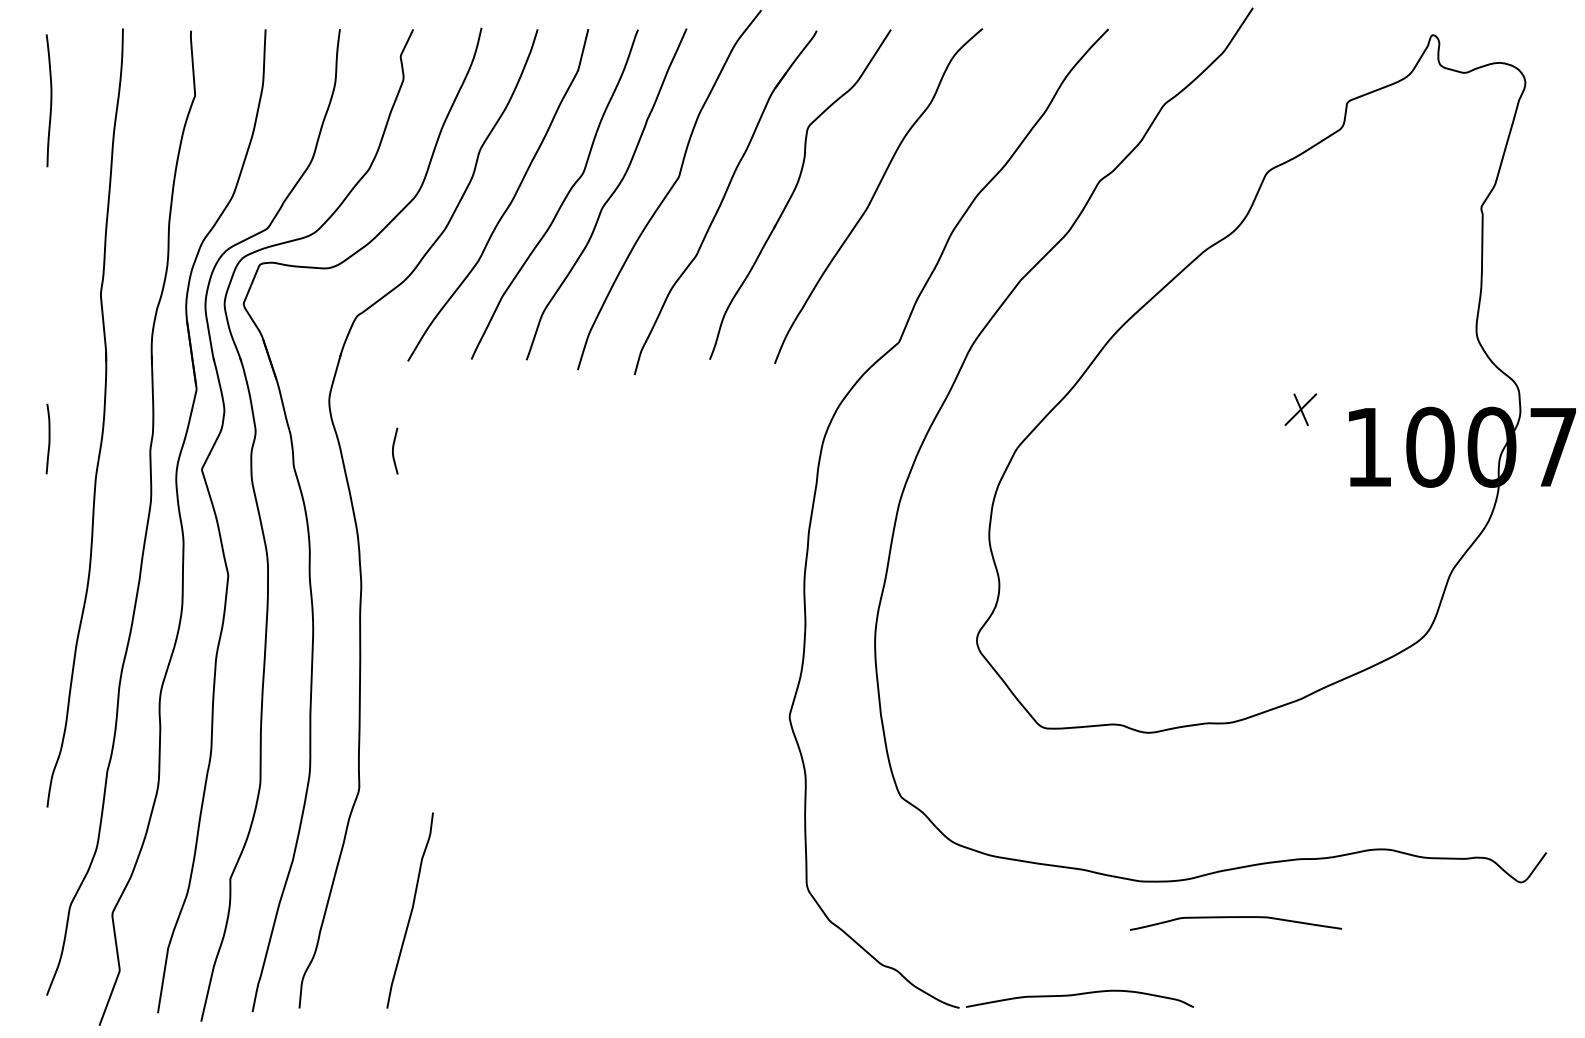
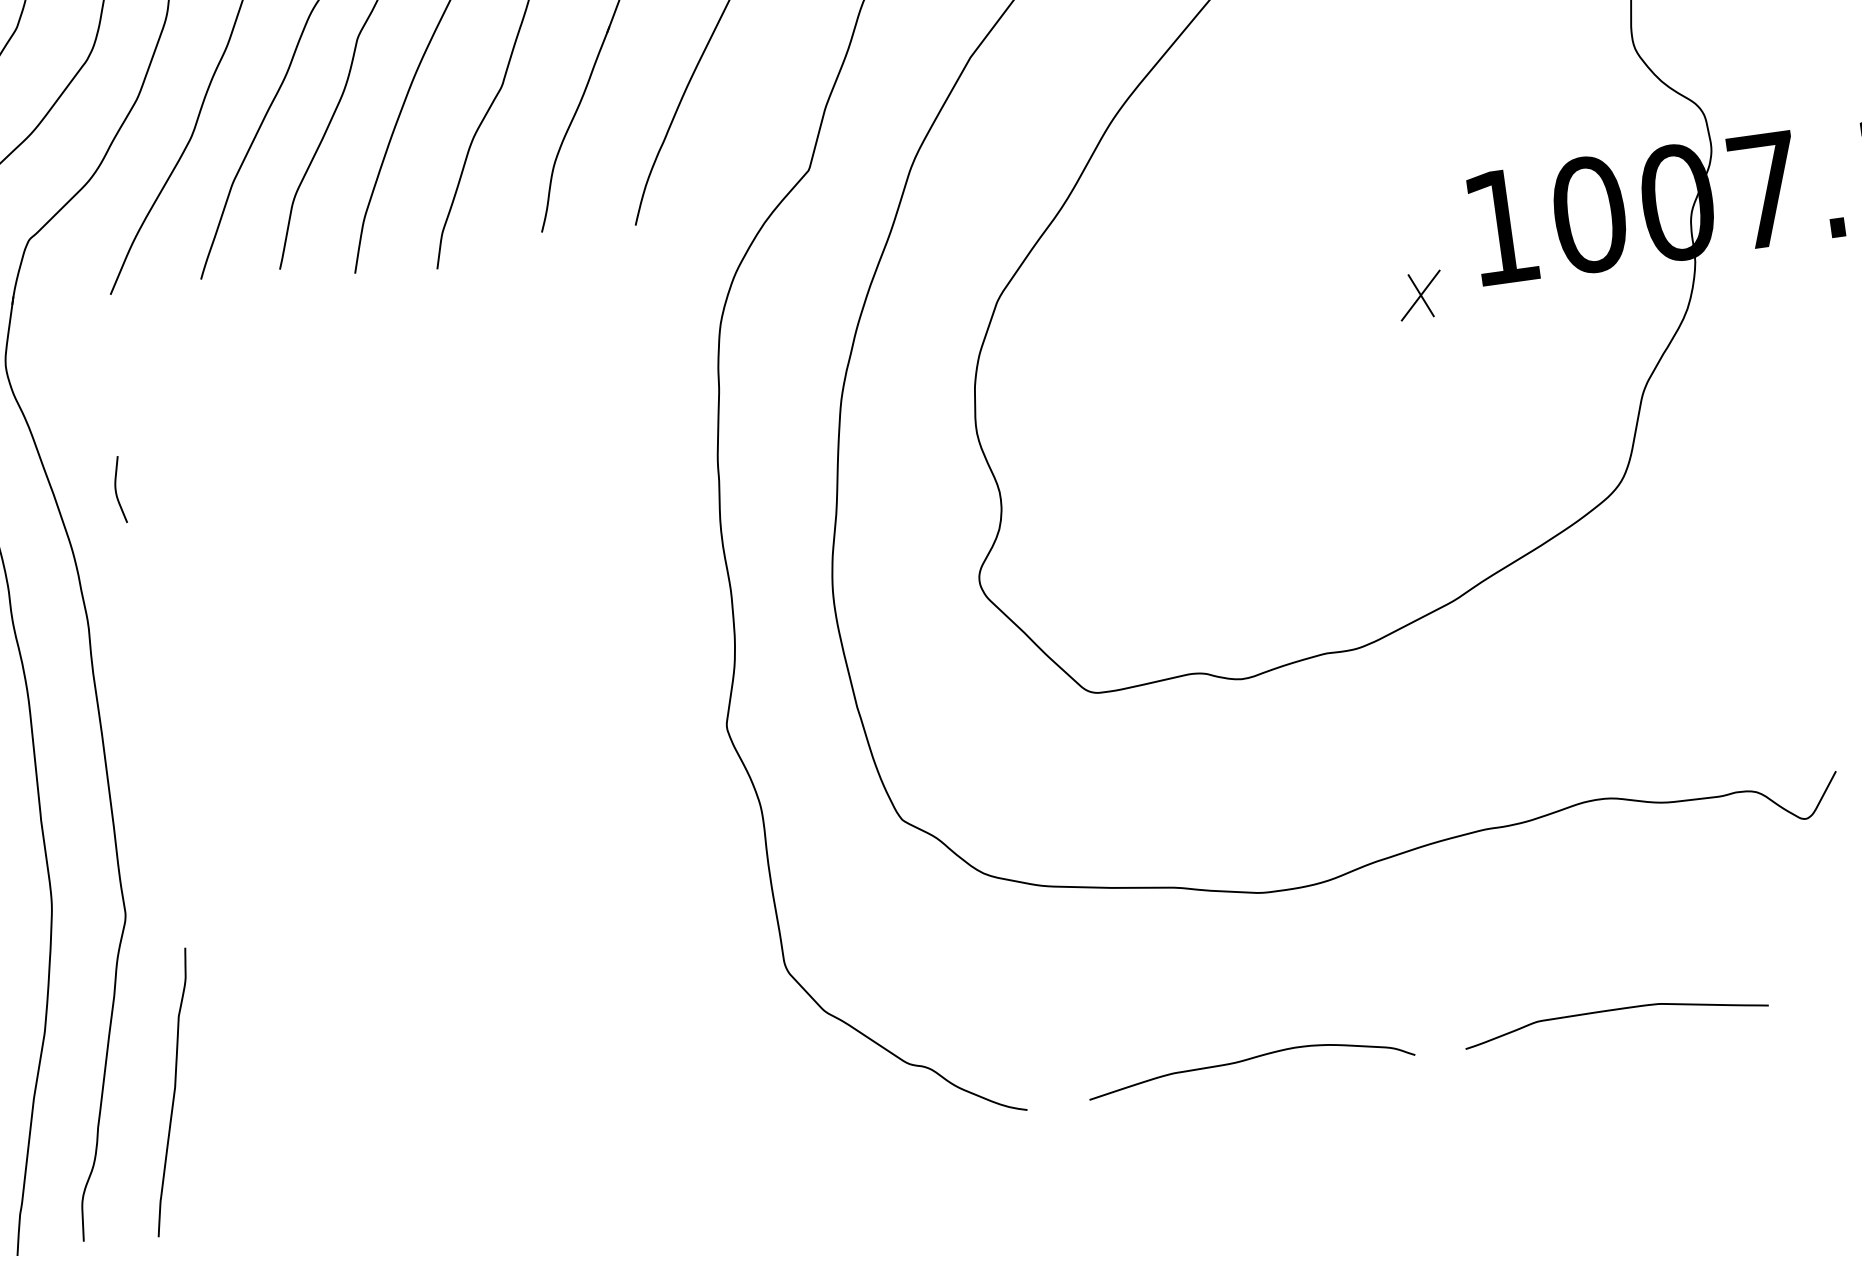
part: (1300, 409) -> (1420, 295), moved
curve: (393, 450) -> (116, 489), moved
curve: (410, 911) -> (172, 1093), moved
curve: (1235, 917) -> (1614, 1010), moved
curve: (1079, 995) -> (1249, 1060), moved

